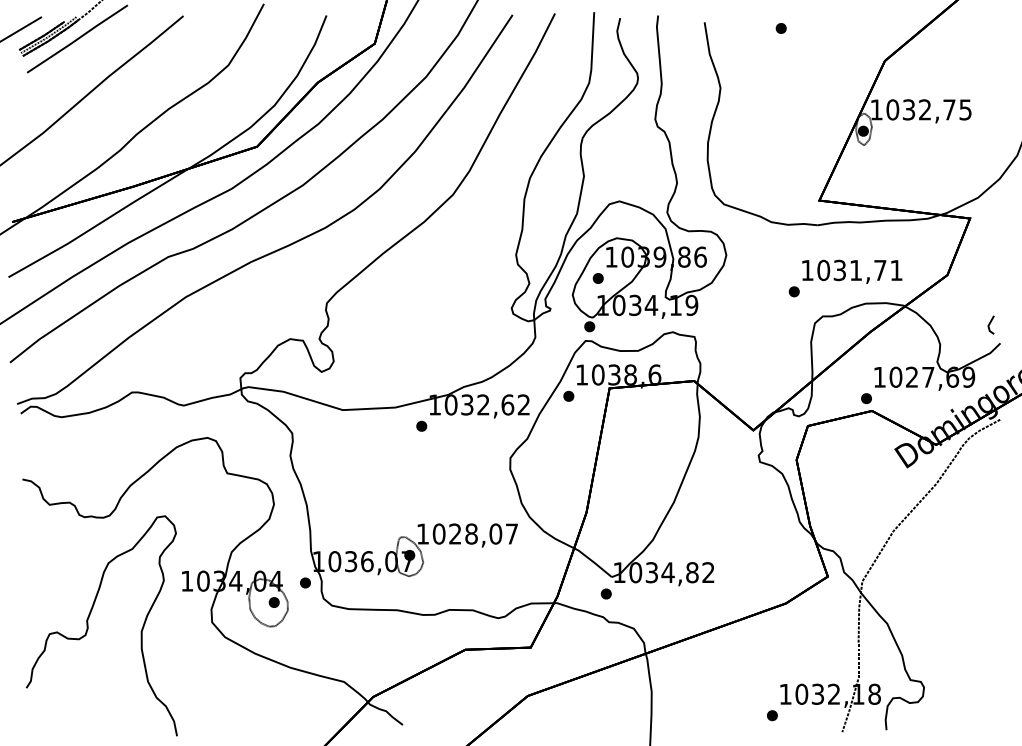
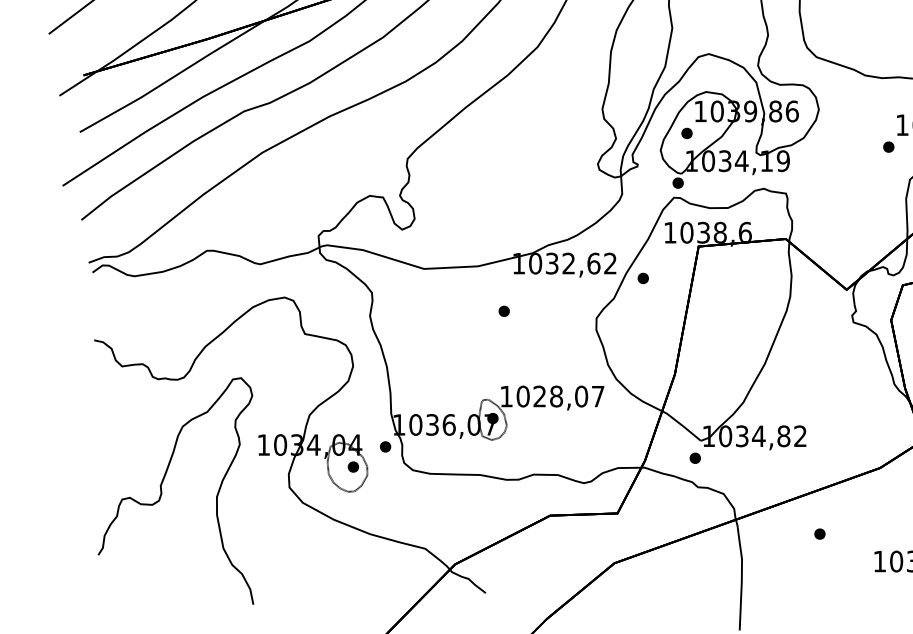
part: (568, 395) -> (642, 277), moved
part: (421, 425) -> (503, 310), moved
part: (772, 715) -> (820, 533), moved

